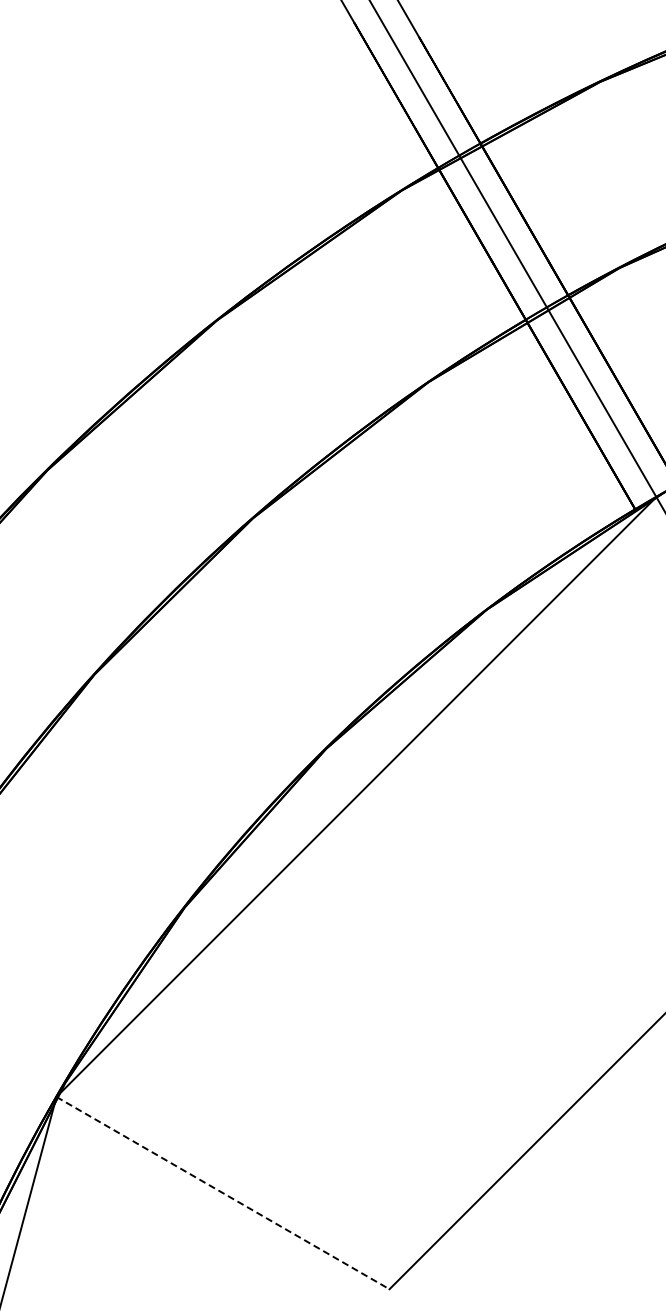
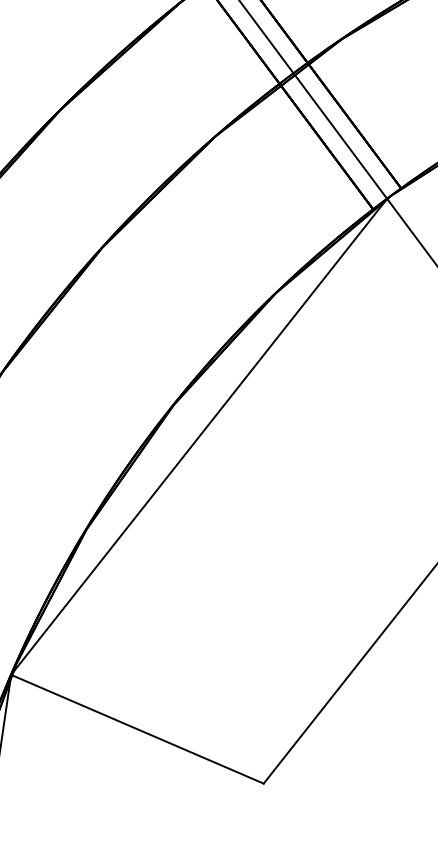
line: (223, 1193) -> (137, 729), dashed -> solid

